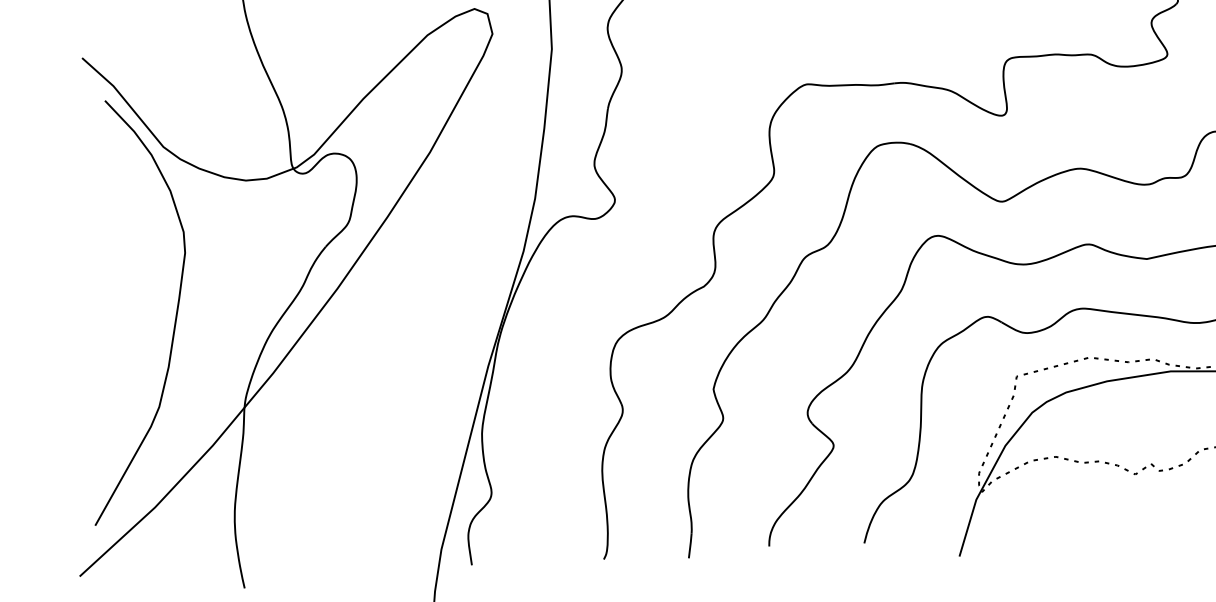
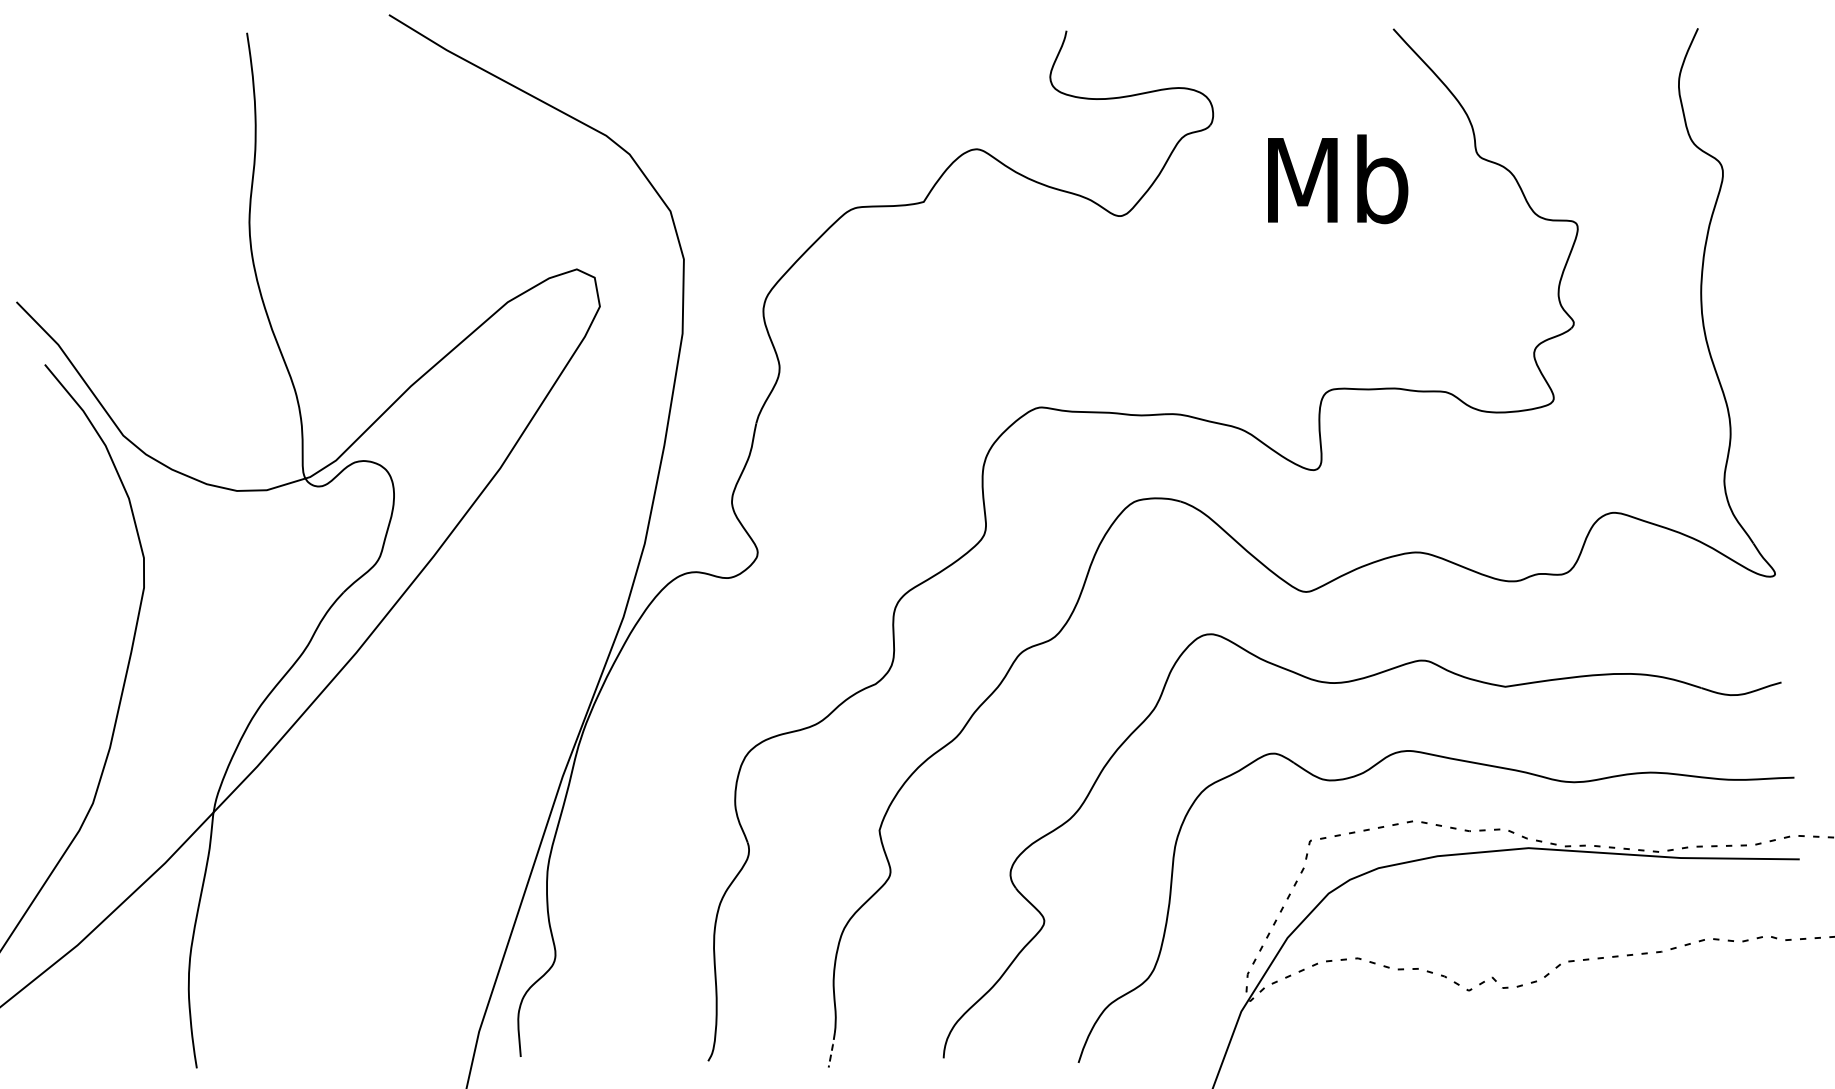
line: (690, 546) -> (831, 1050), solid -> dashed

